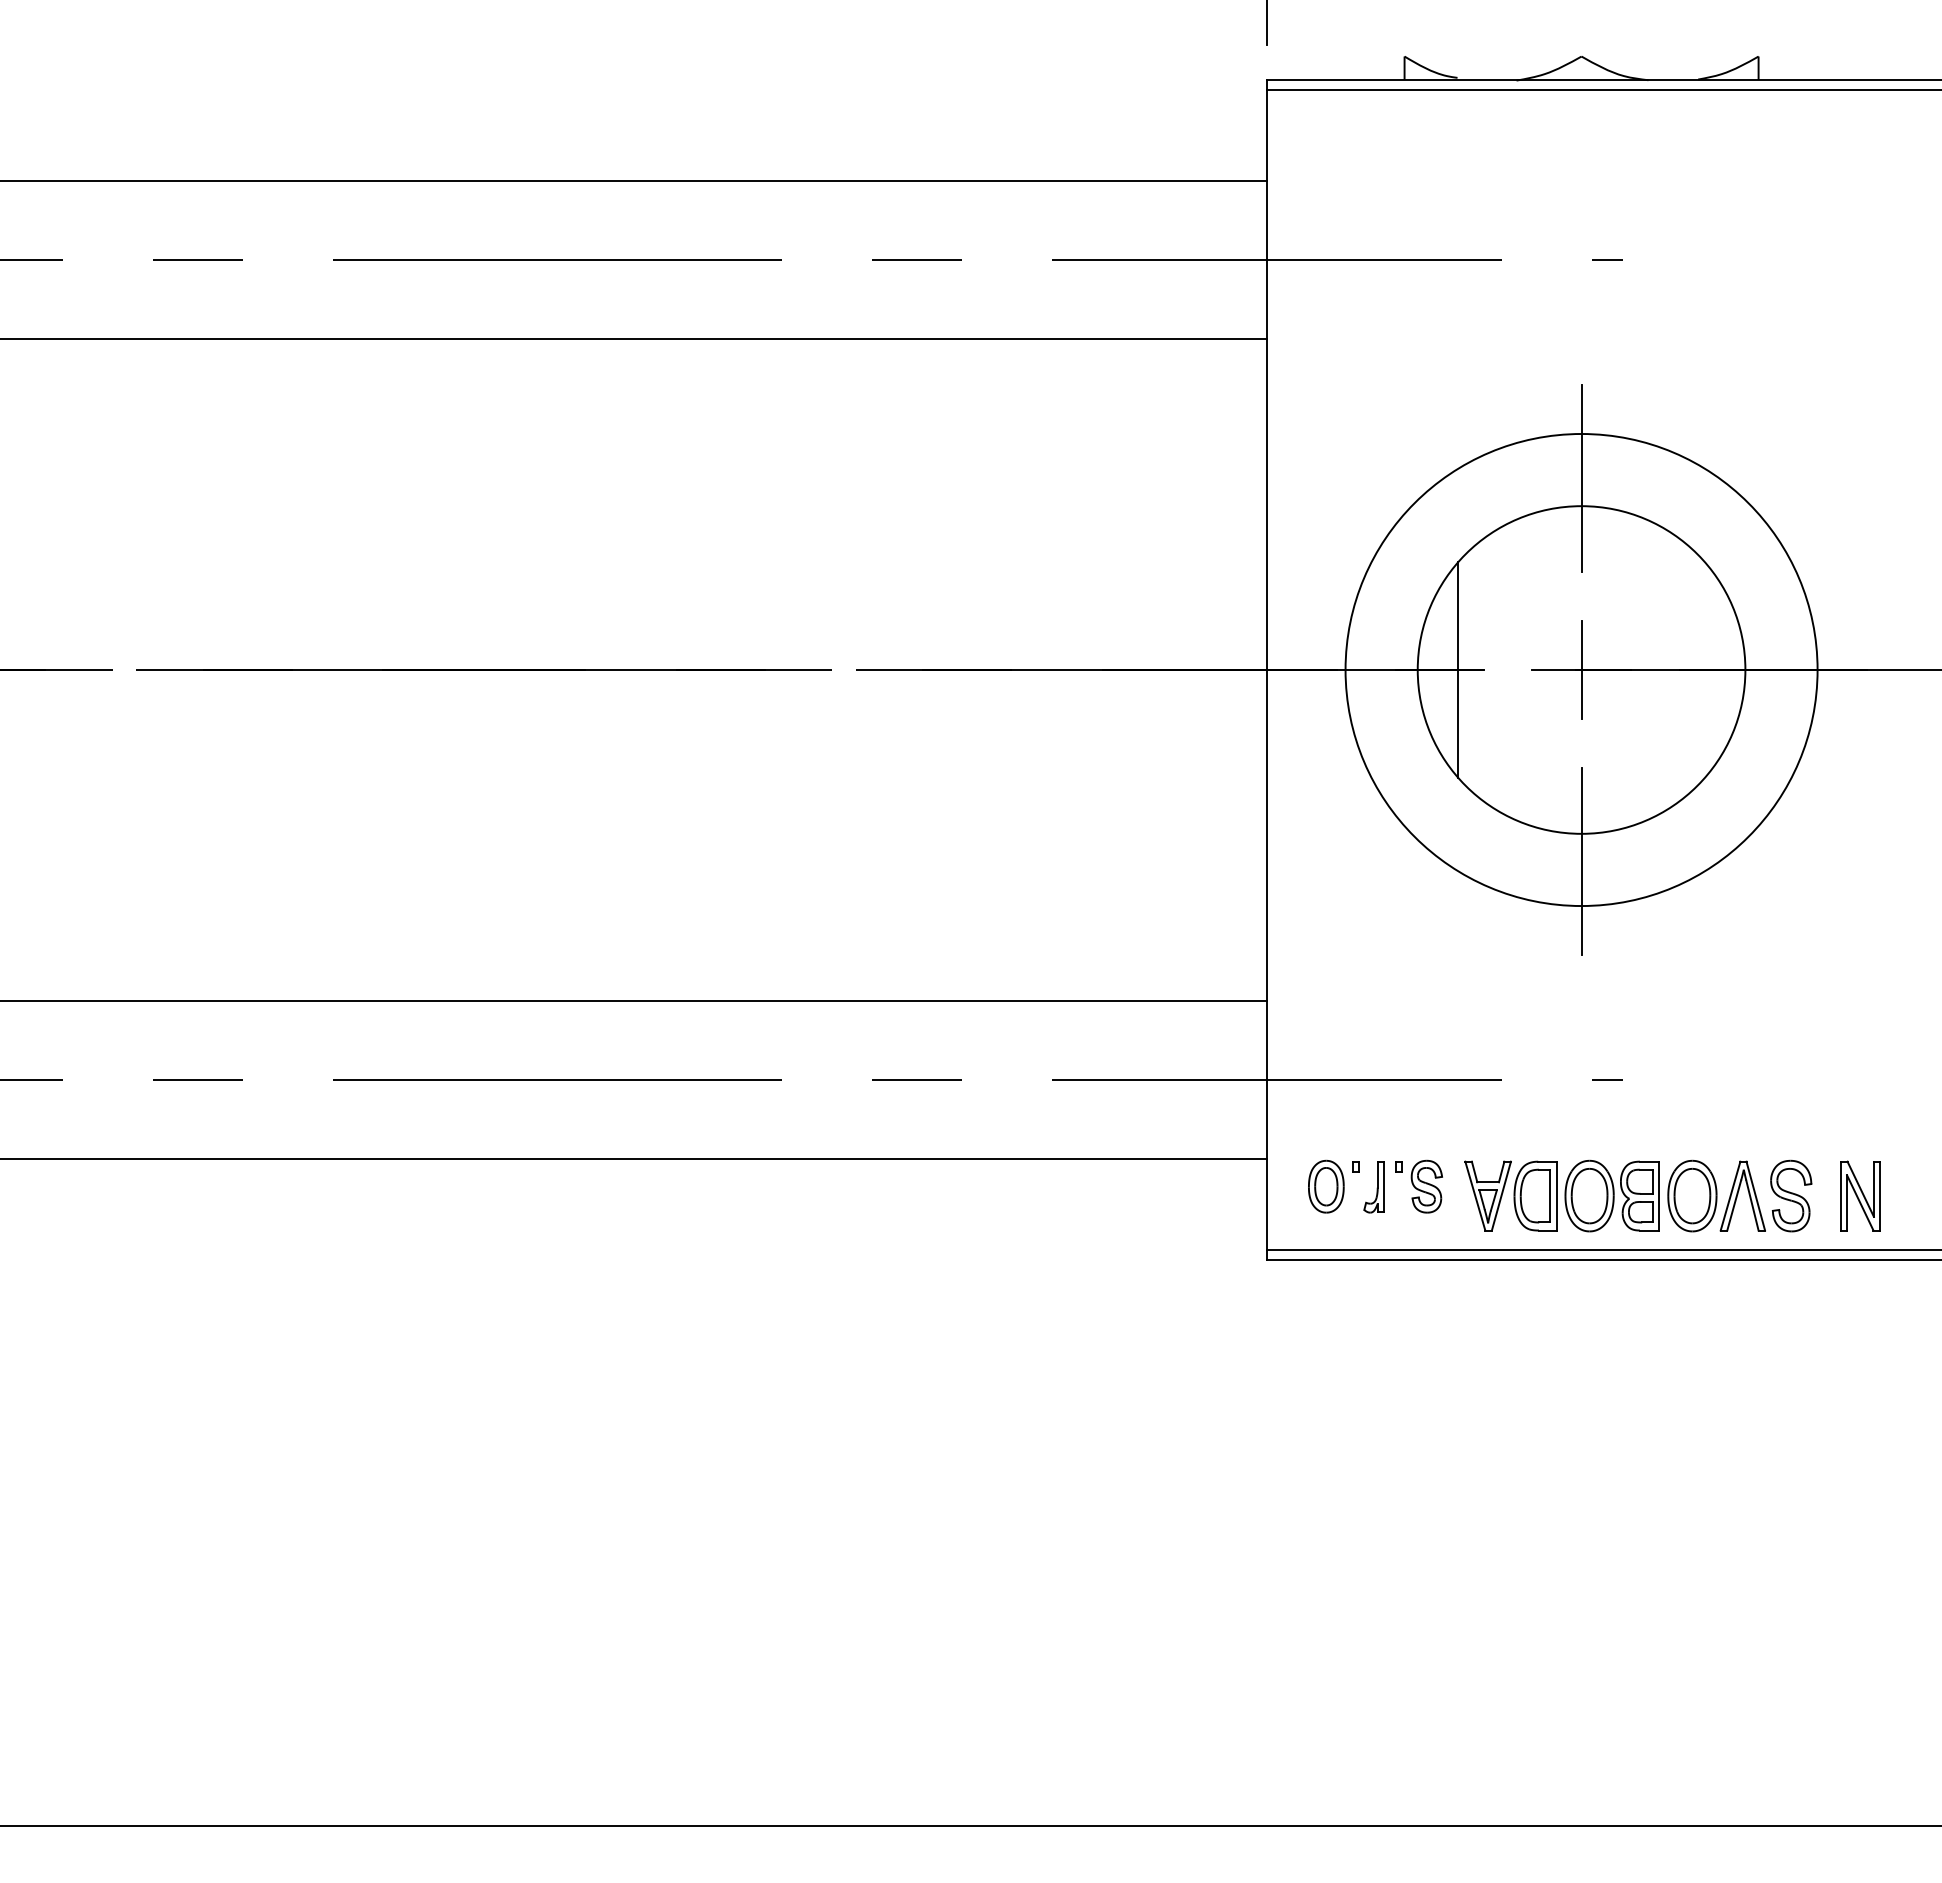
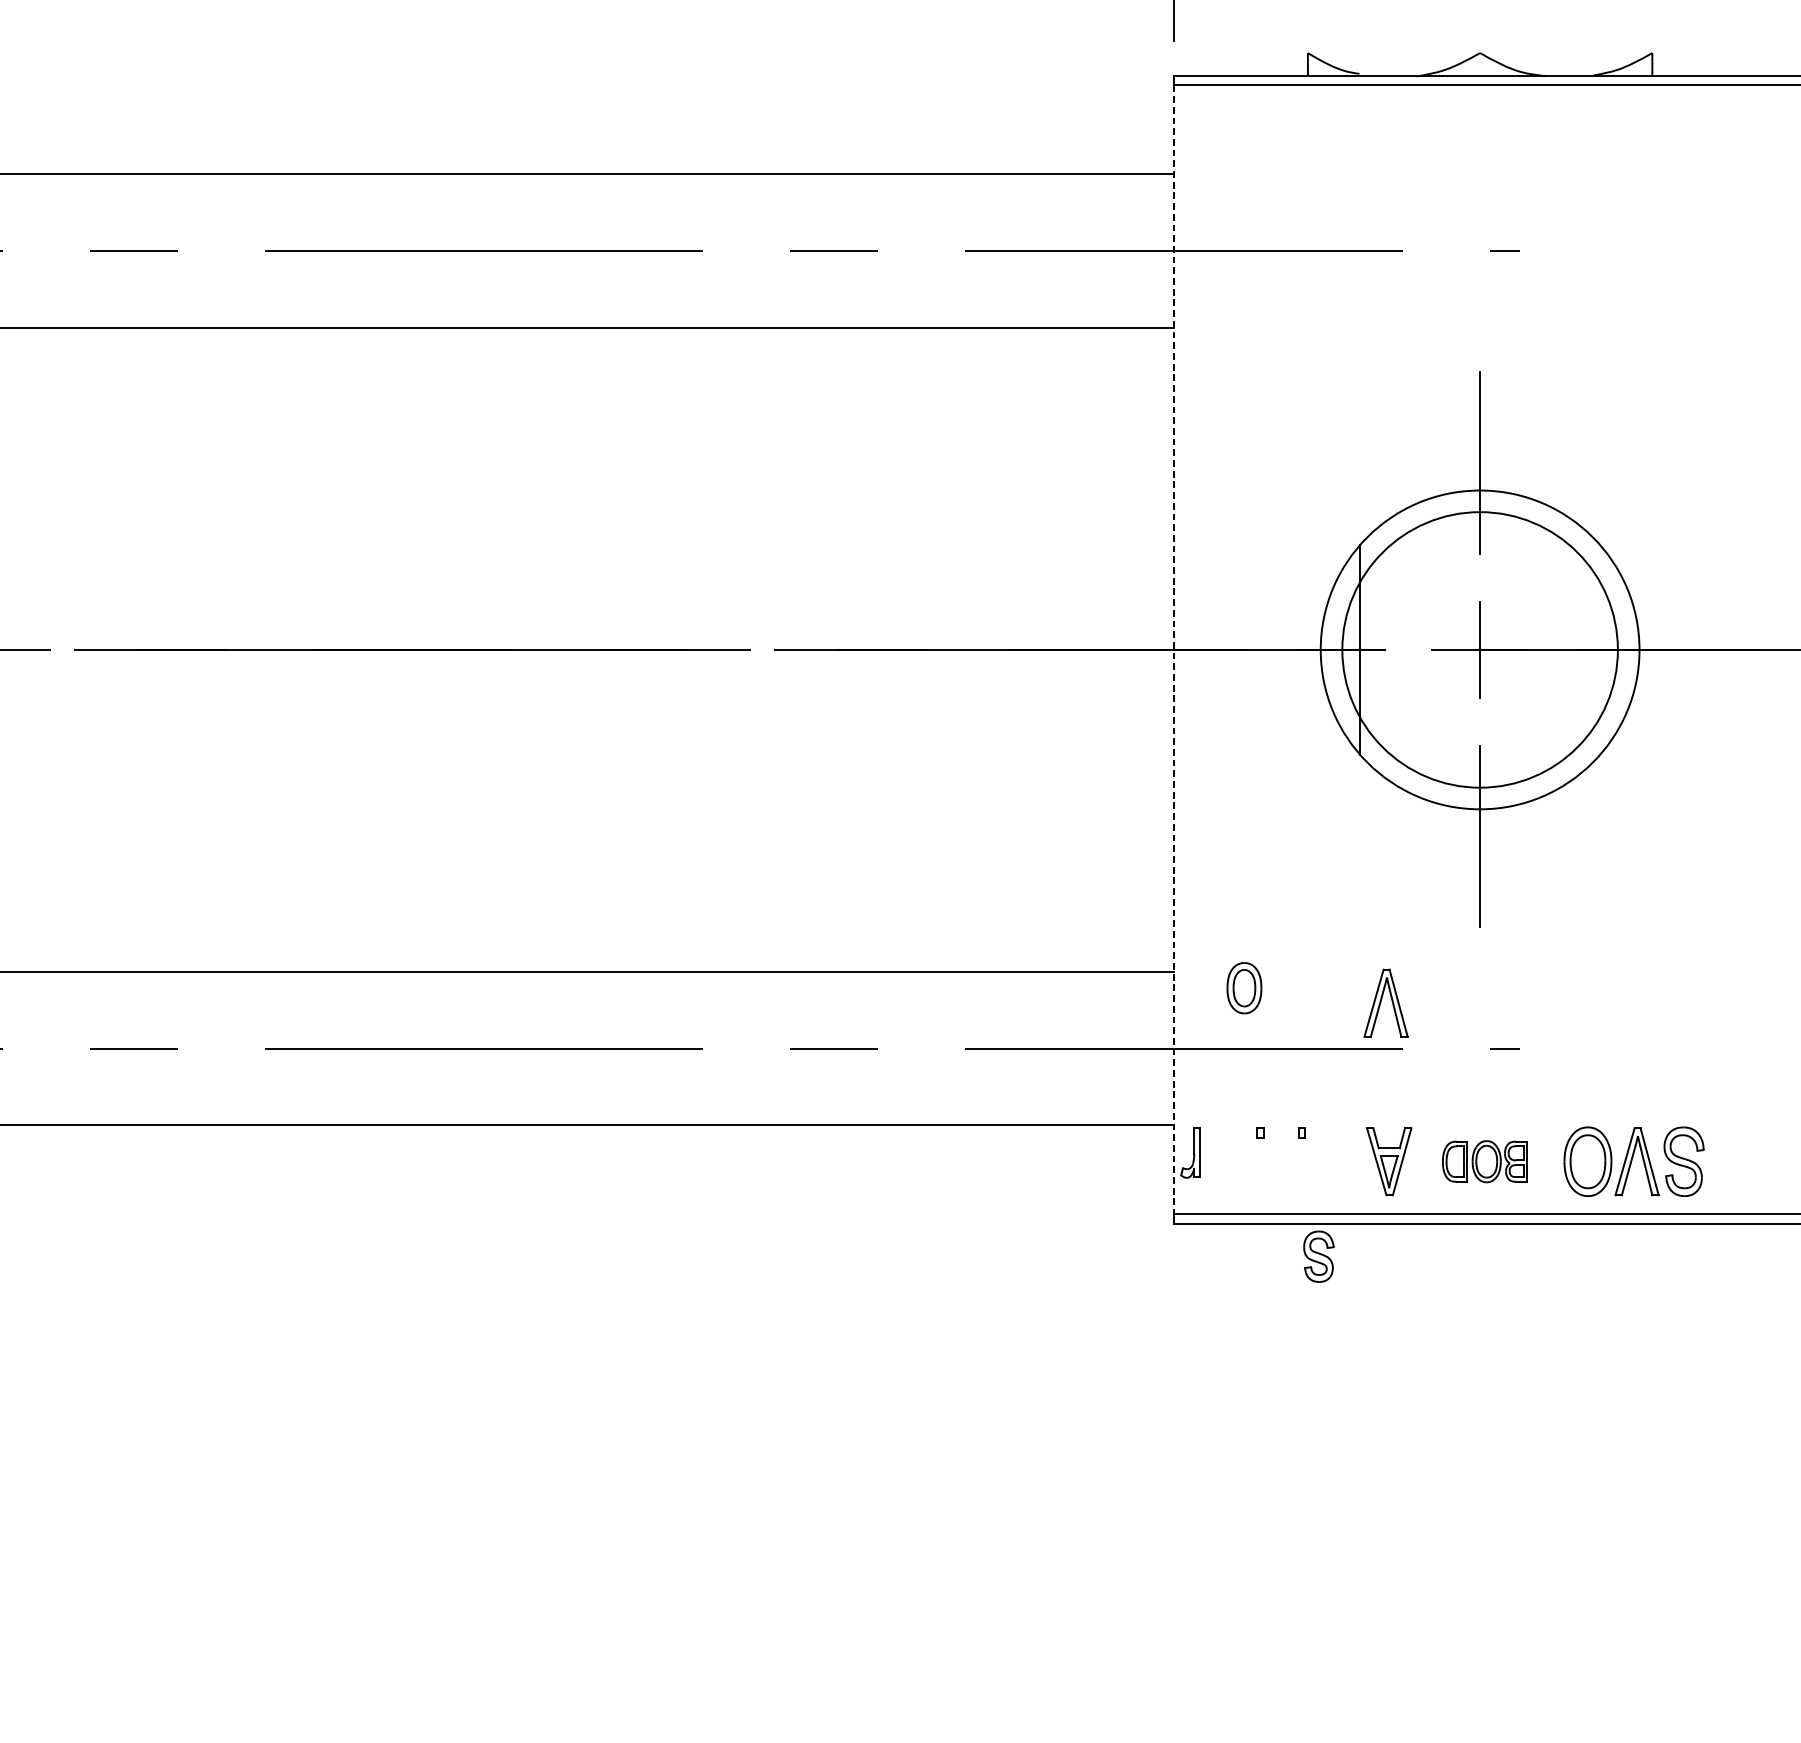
line: (1266, 670) -> (1173, 650), solid -> dashed
circle: (1581, 670) -> (1480, 650), size x0.6
part: (1484, 1032) -> (1385, 1002), added
part: (1326, 1186) -> (1244, 987), moved
part: (1426, 1186) -> (1318, 1256), moved
part: (1373, 1187) -> (1190, 1153), moved
part: (1586, 1195) -> (1484, 1161), size x0.6
part: (1860, 1195) -> (1751, 1161), removed

